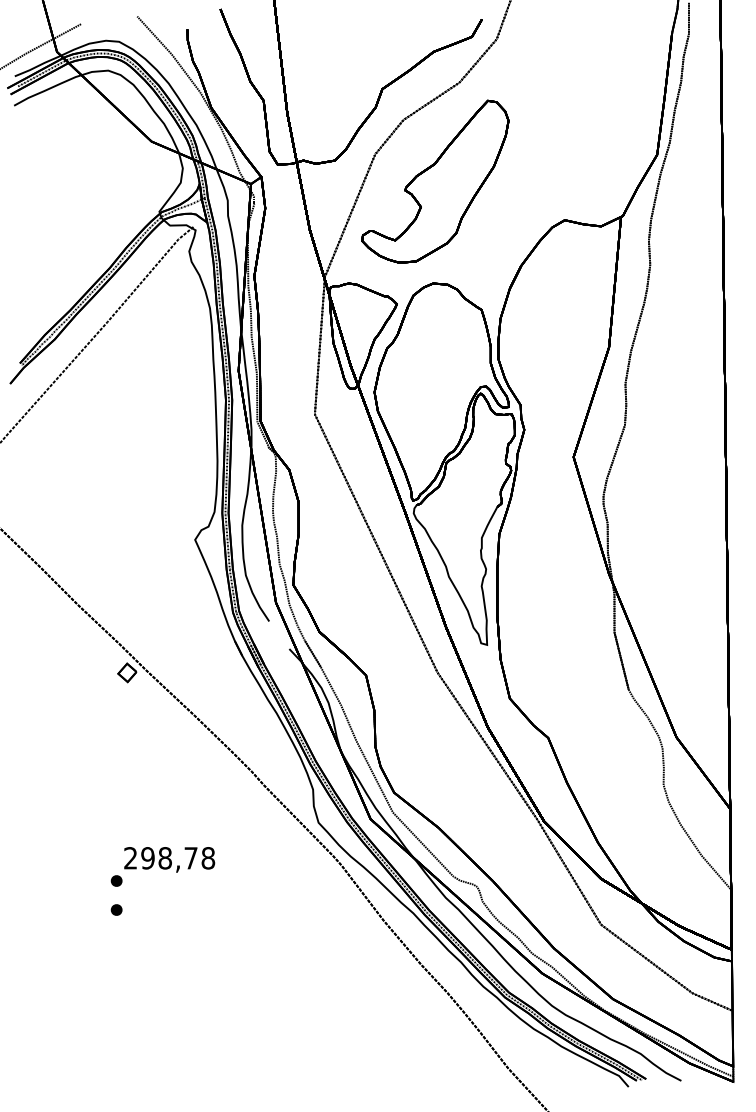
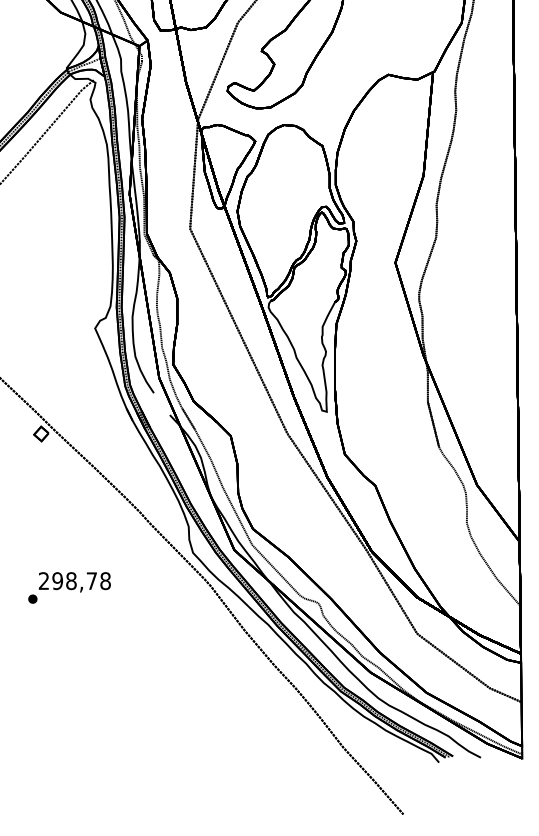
part: (116, 909) -> (32, 621), removed

